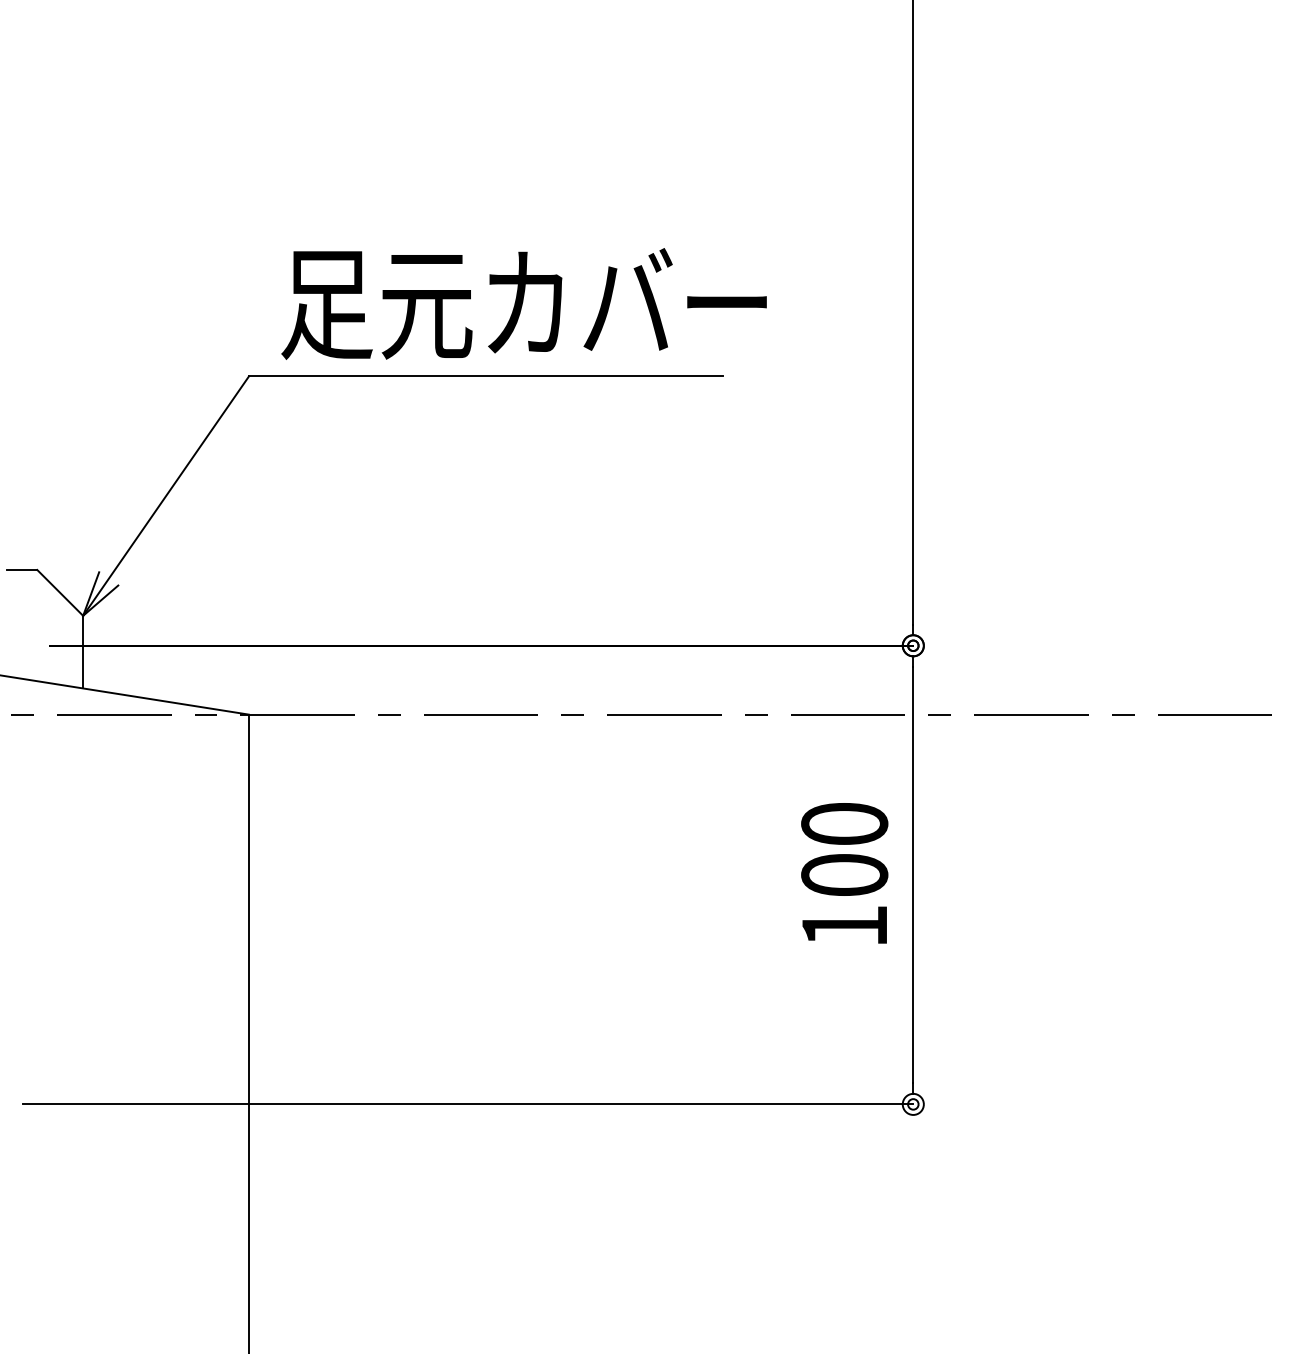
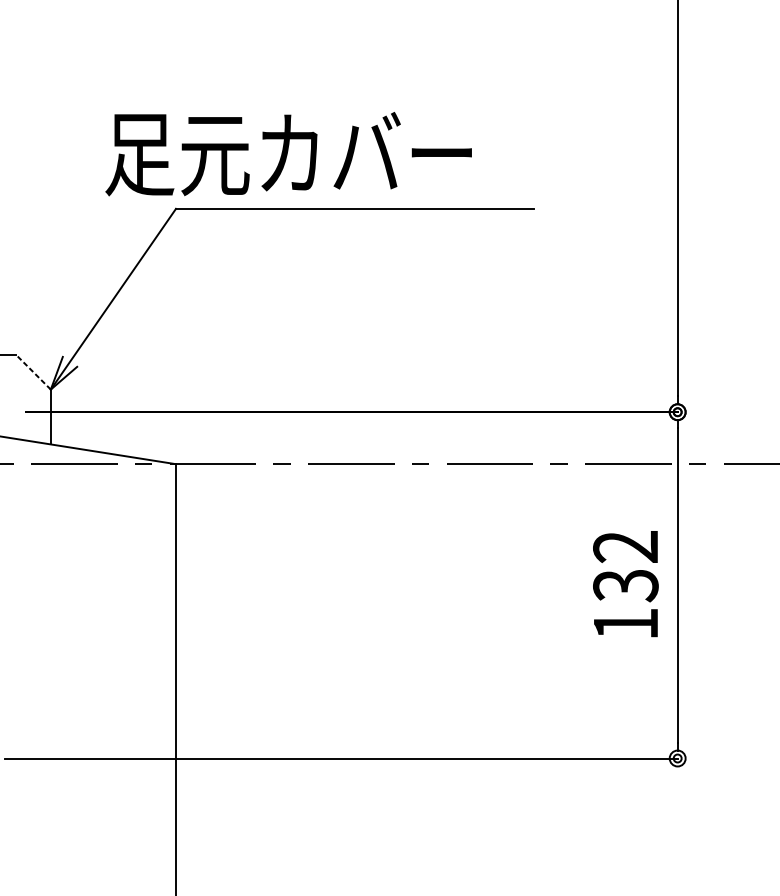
text: (523, 303) -> (288, 153), moved
line: (59, 592) -> (32, 371), solid -> dashed
text: (844, 850) -> (625, 566), 100 -> 132

